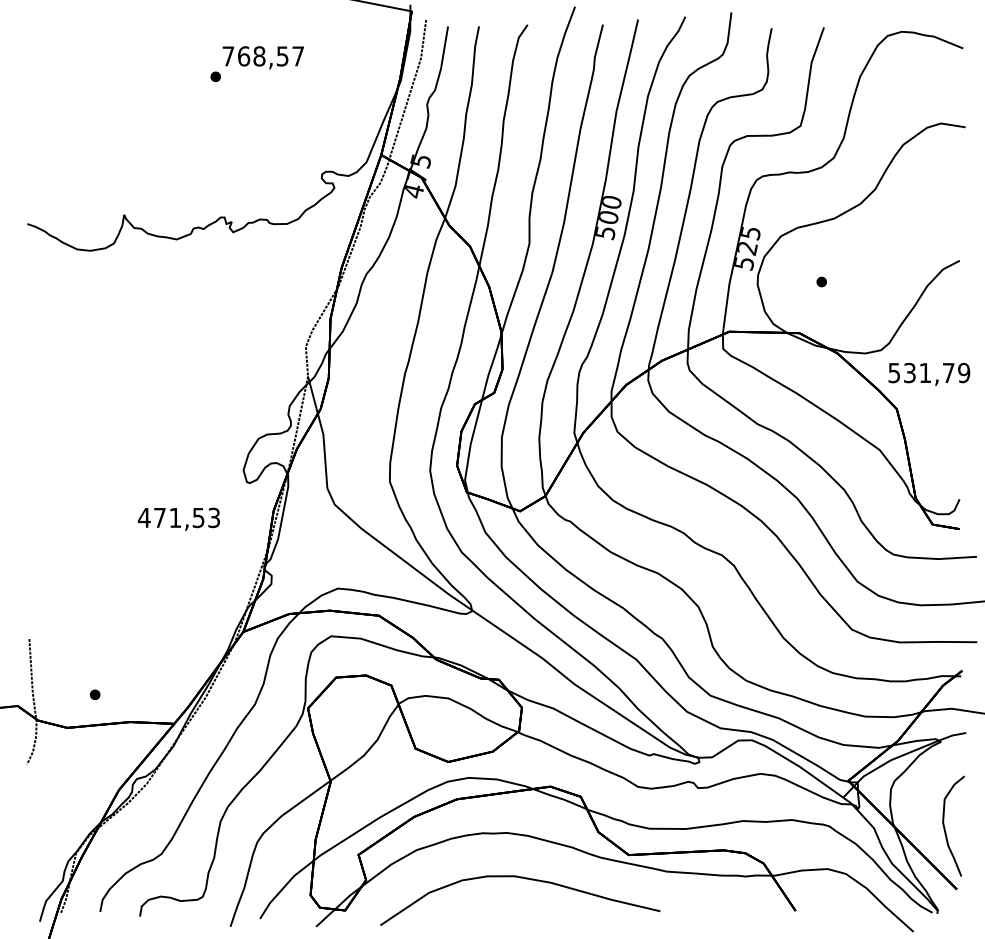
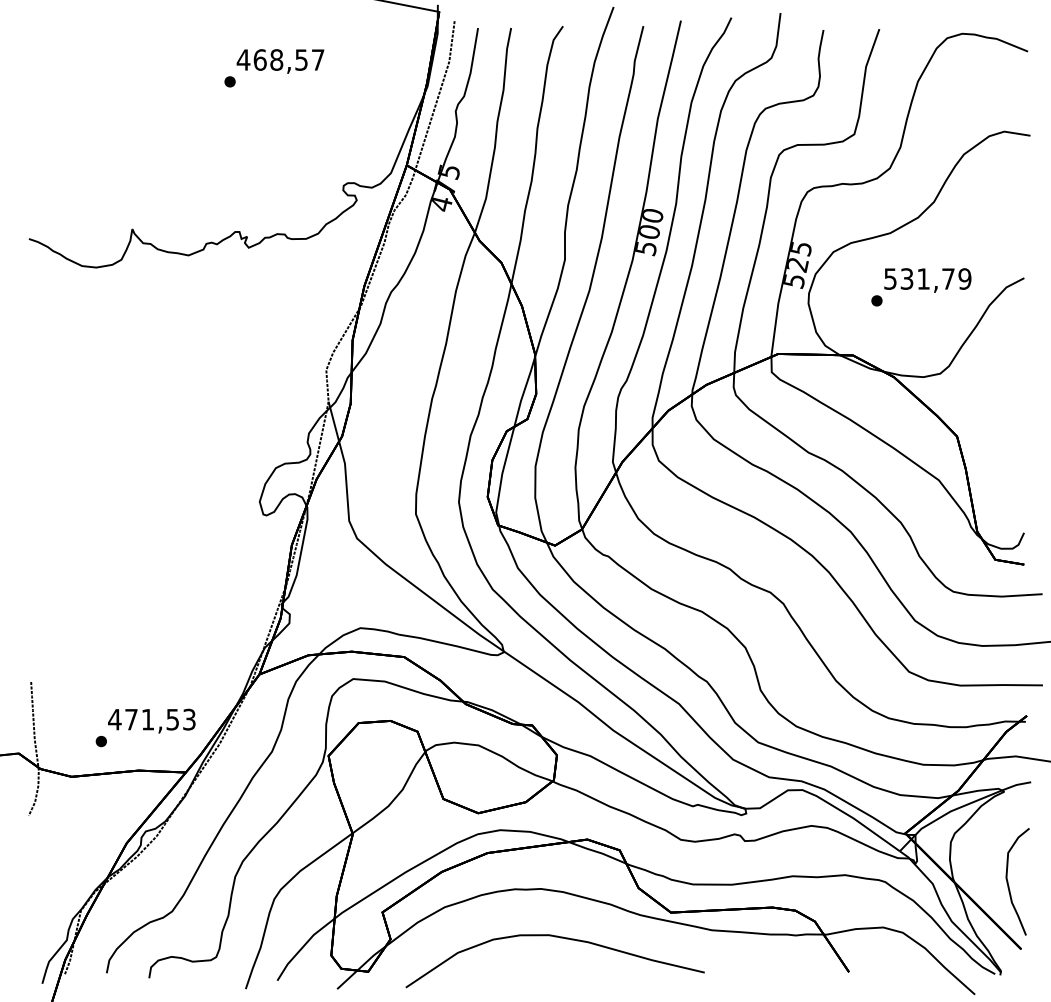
text: (228, 55) -> (243, 59), 768,57 -> 468,57
text: (929, 374) -> (927, 280), moved
text: (178, 518) -> (151, 720), moved

